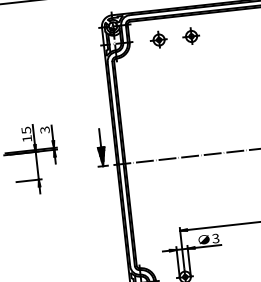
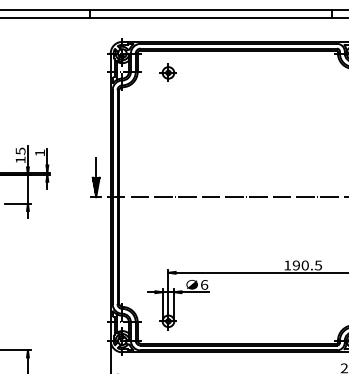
part: (190, 36) -> (201, 72), removed
text: (44, 129) -> (39, 152), 3 -> 1
text: (215, 238) -> (204, 284), 3 -> 6

